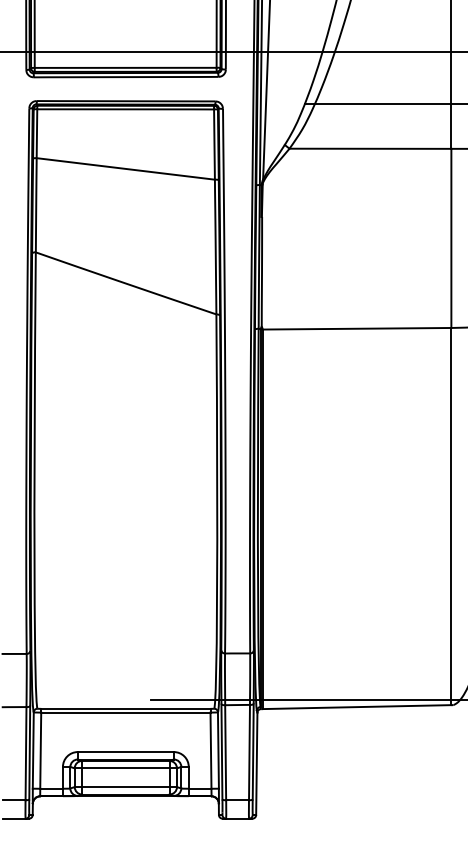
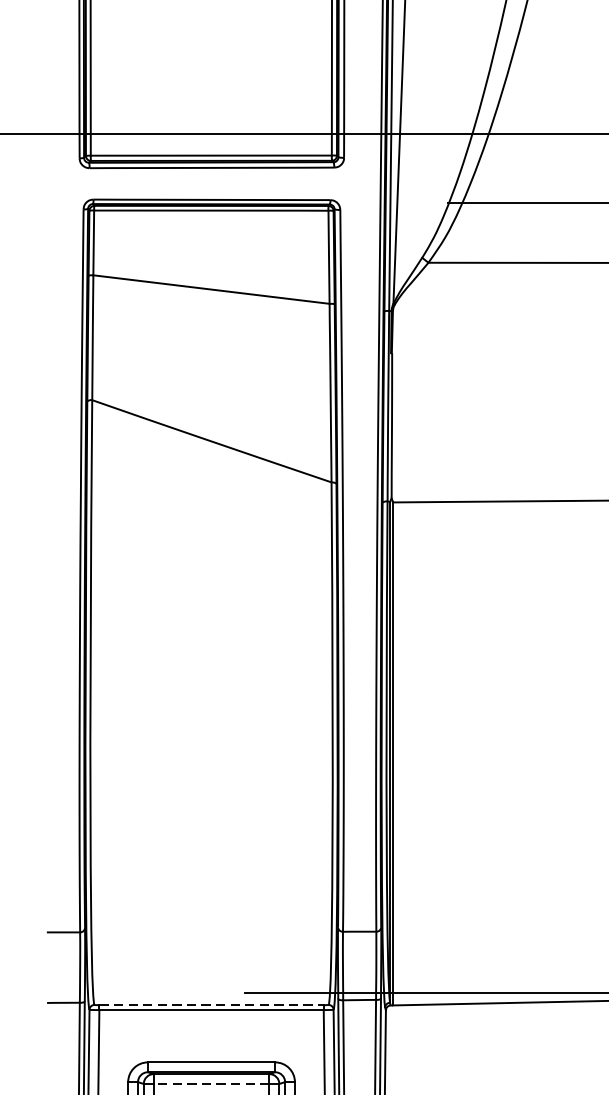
line: (125, 708) -> (211, 1004), solid -> dashed
line: (125, 768) -> (211, 1084), solid -> dashed

